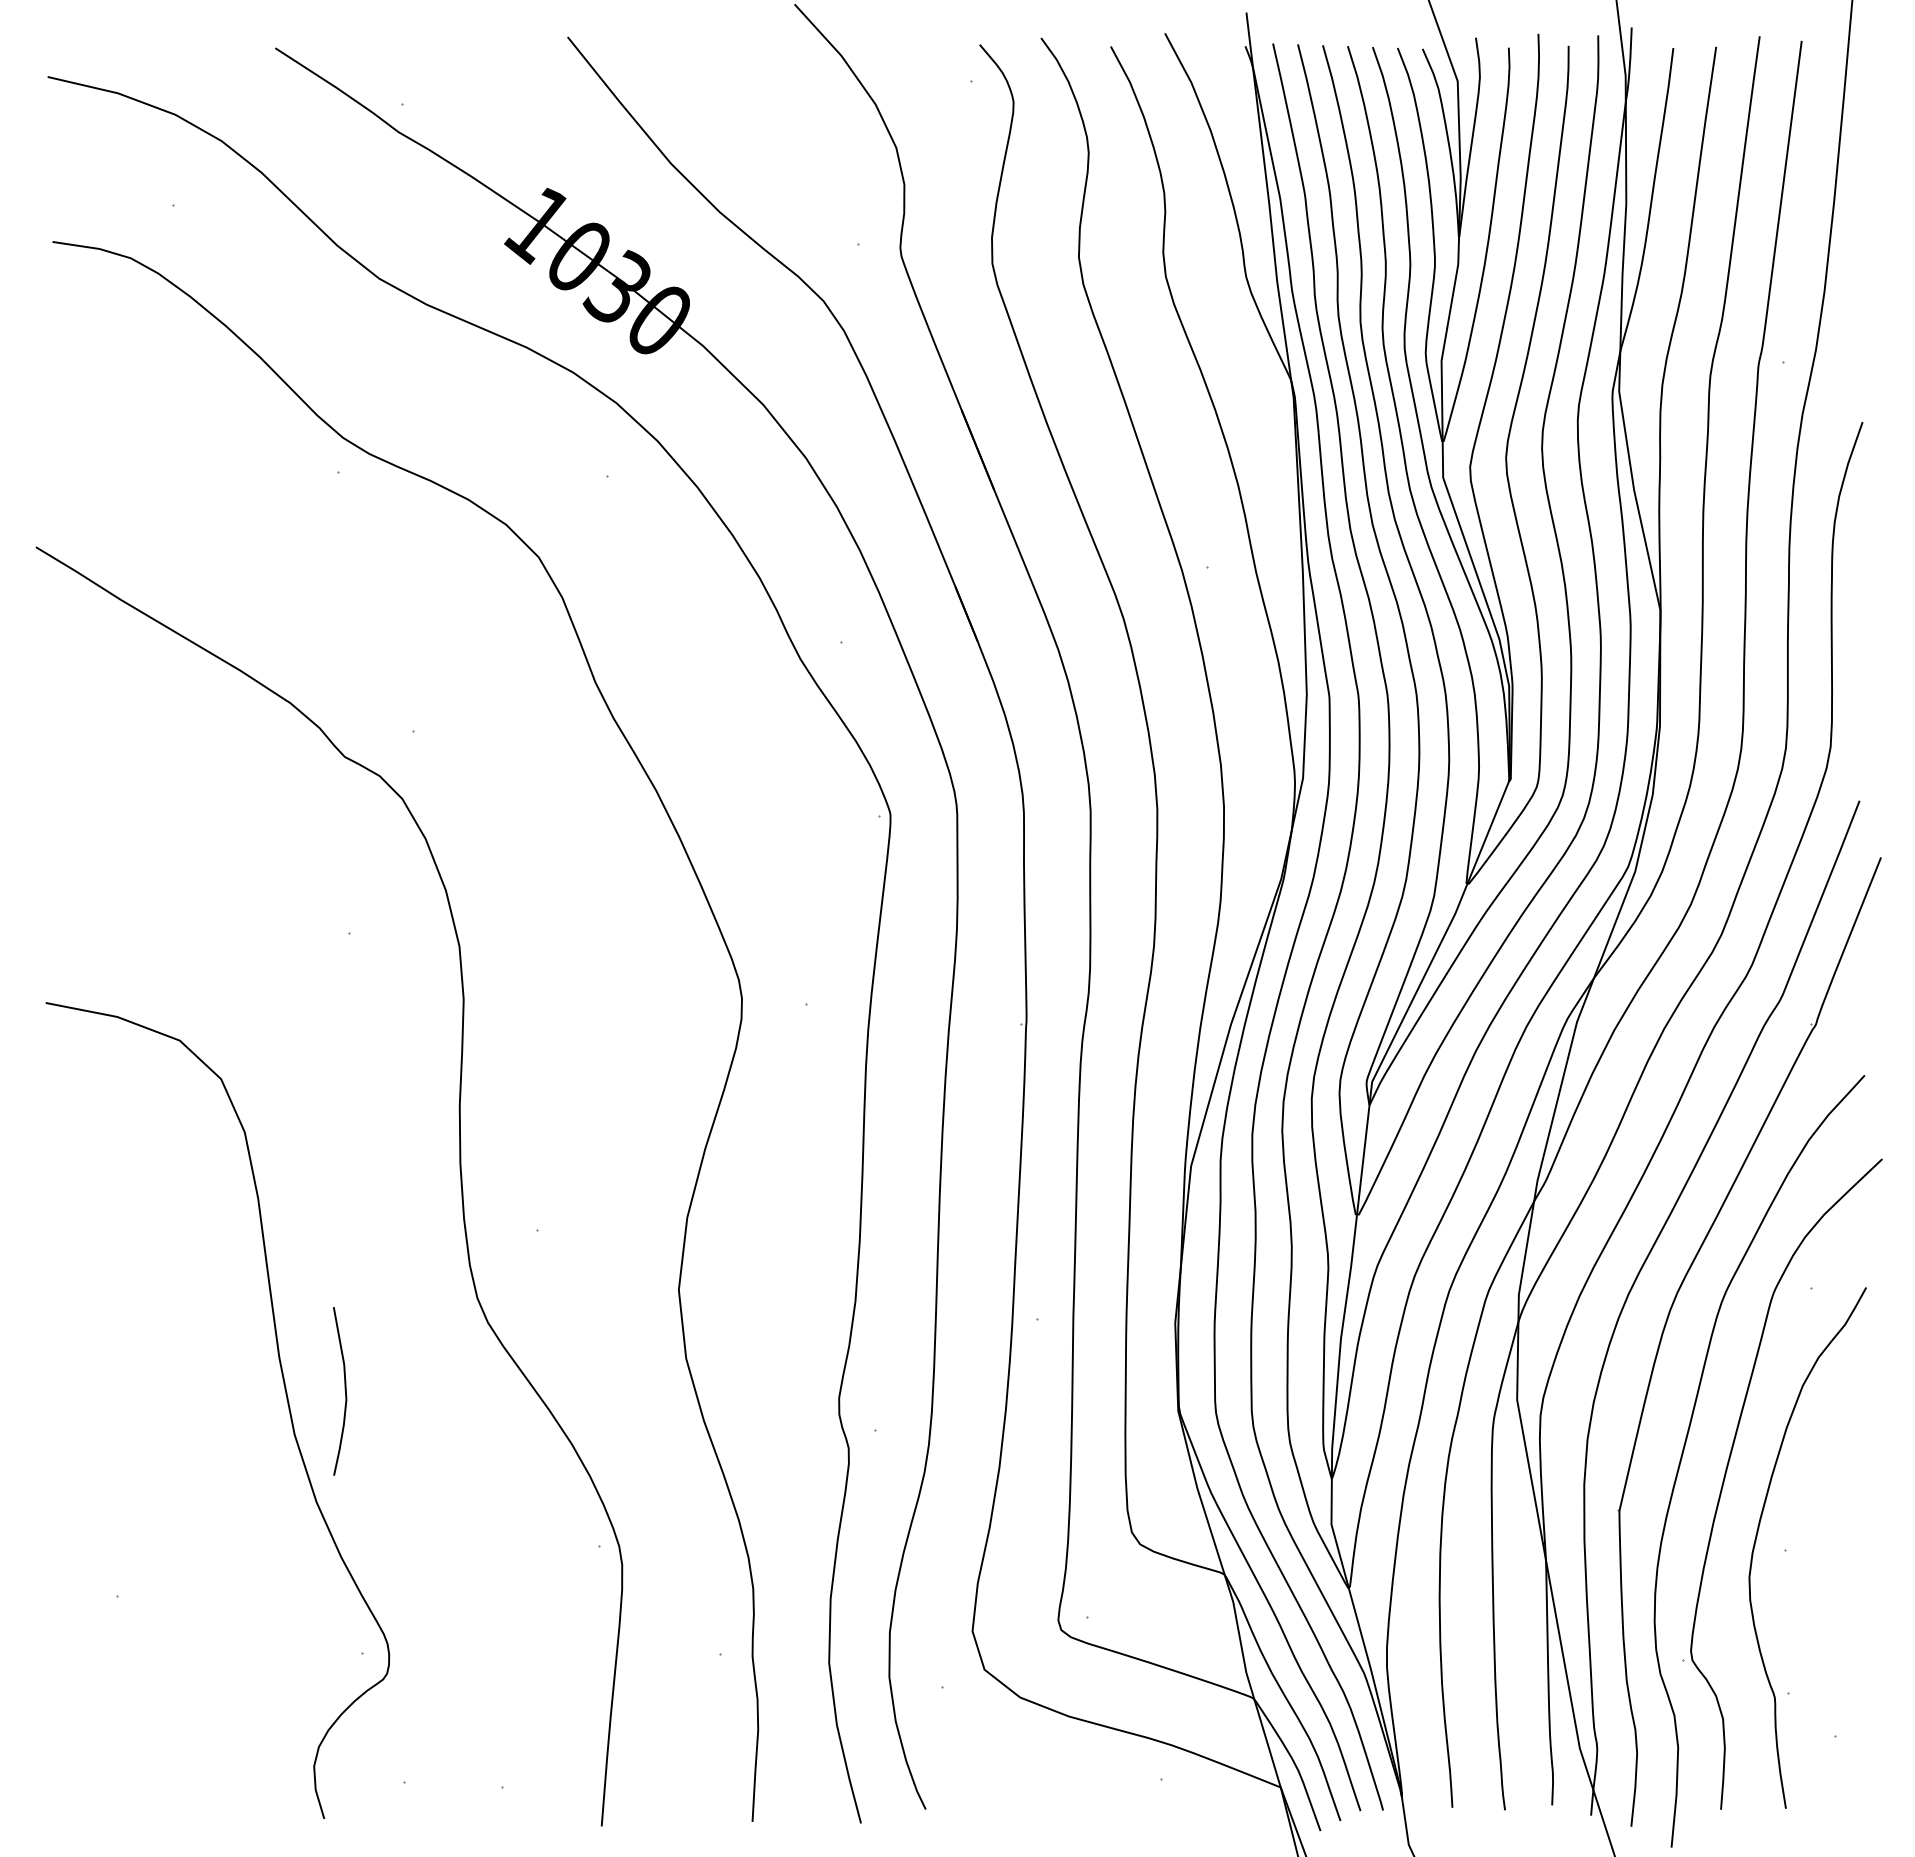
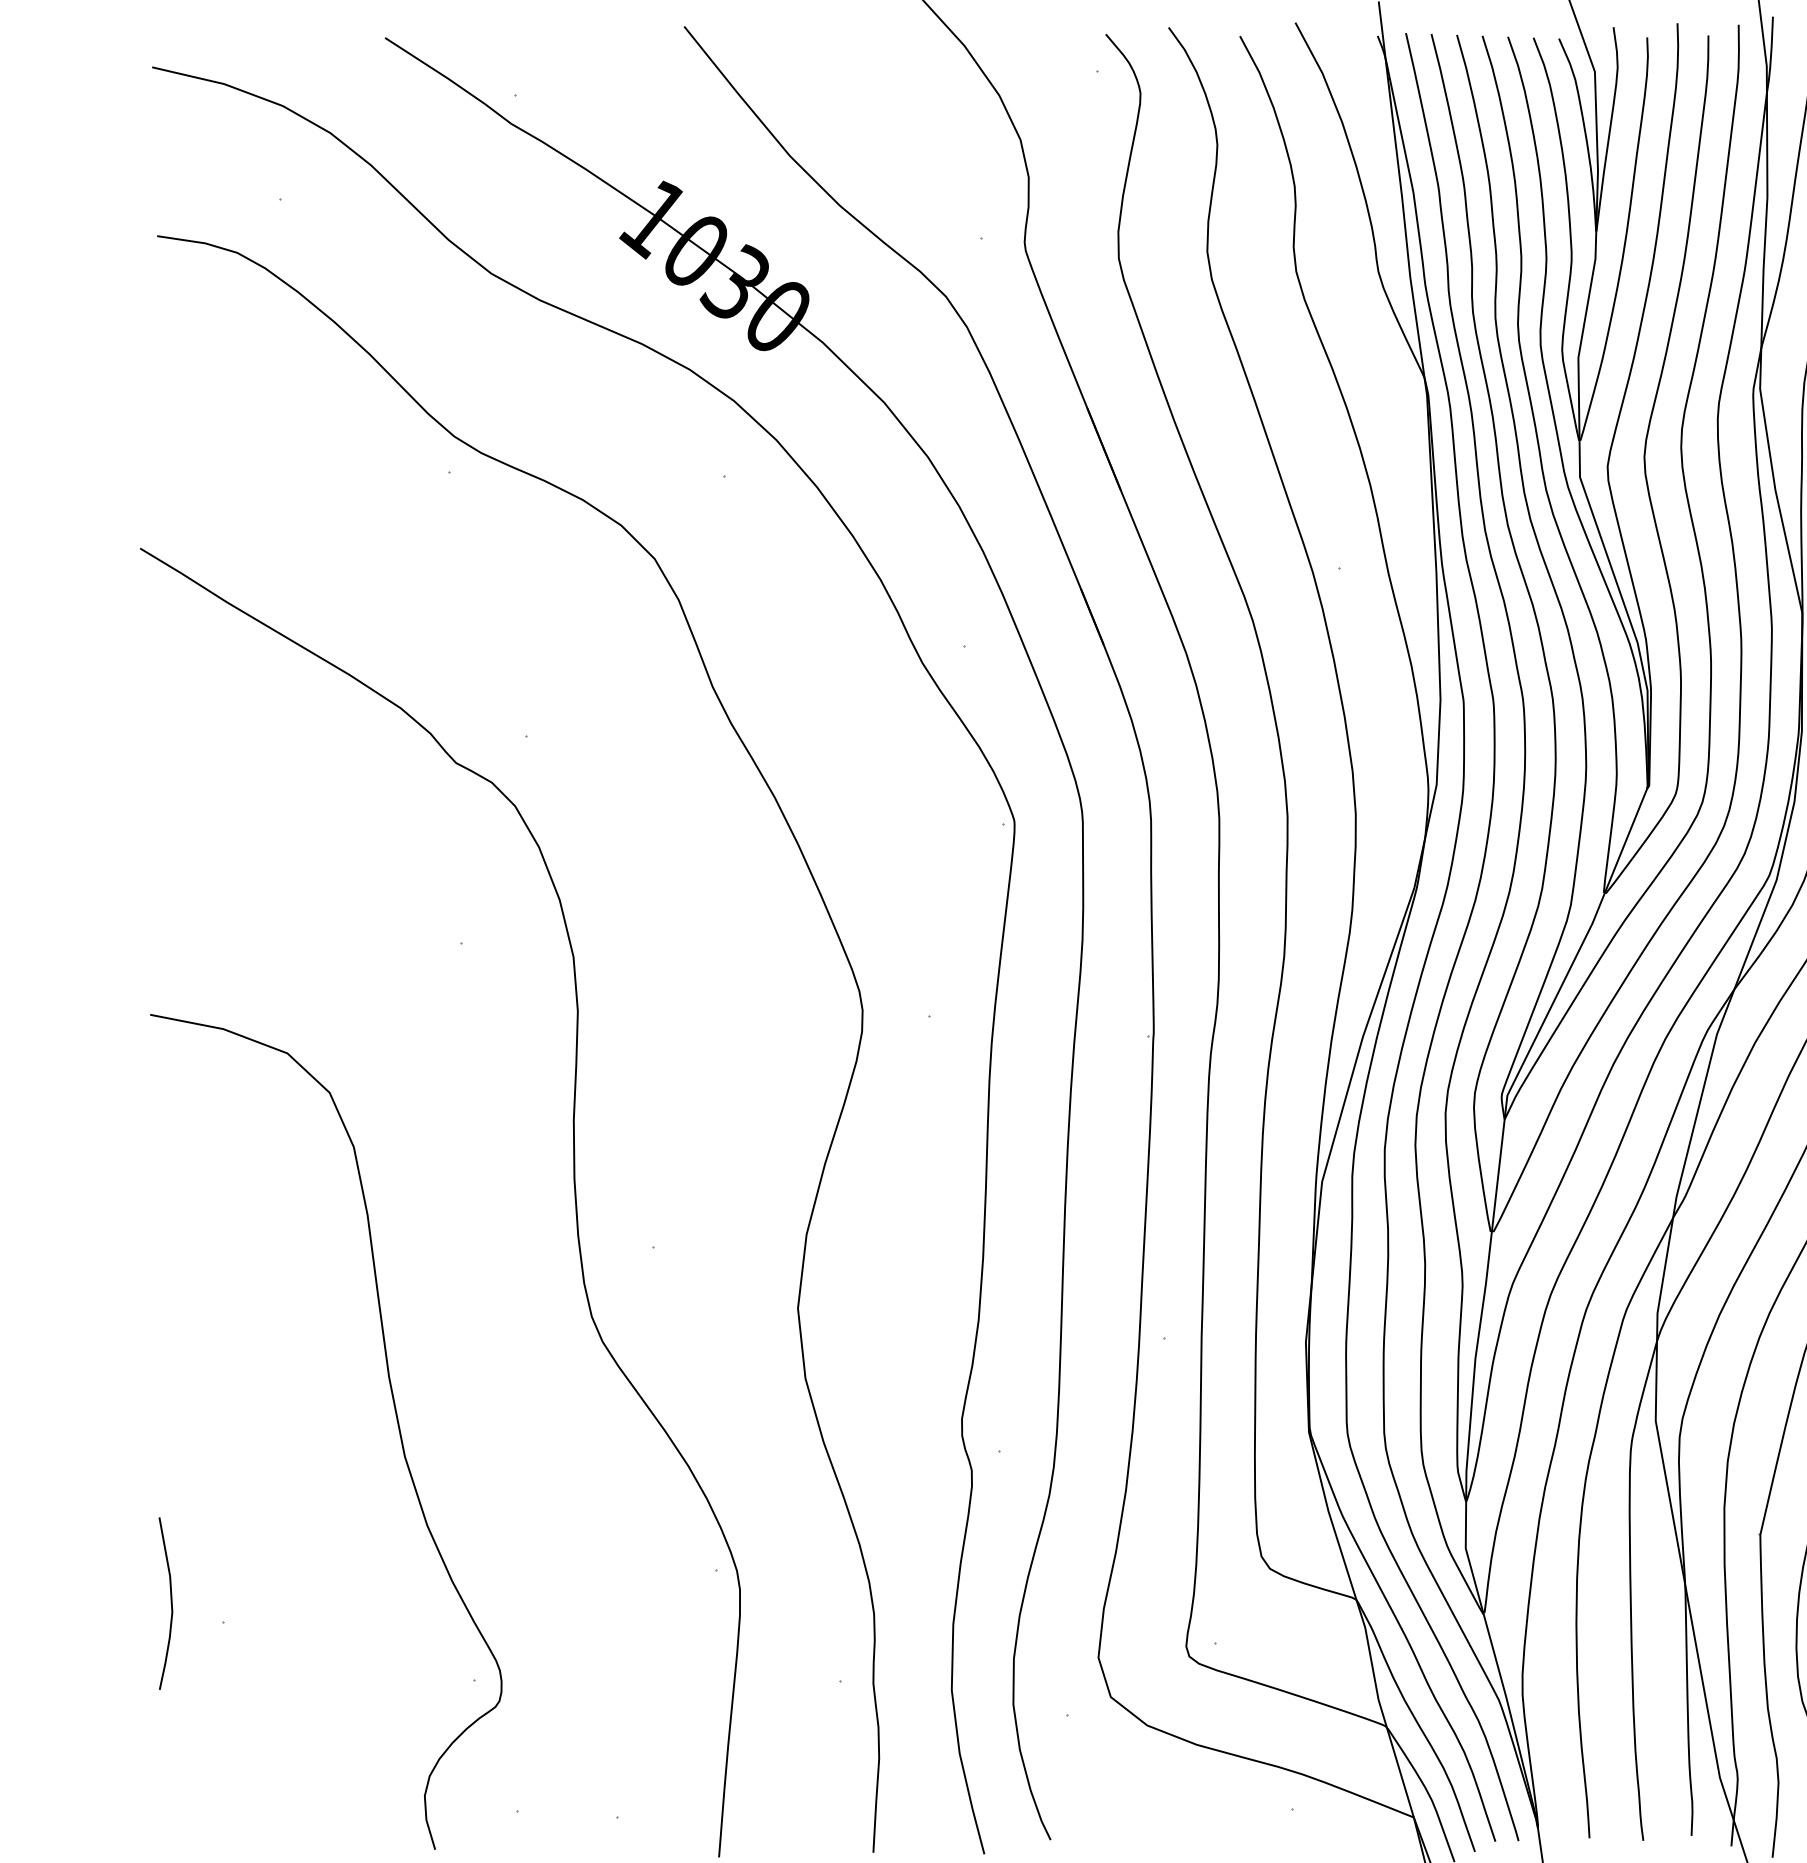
curve: (344, 1390) -> (170, 1602), moved

